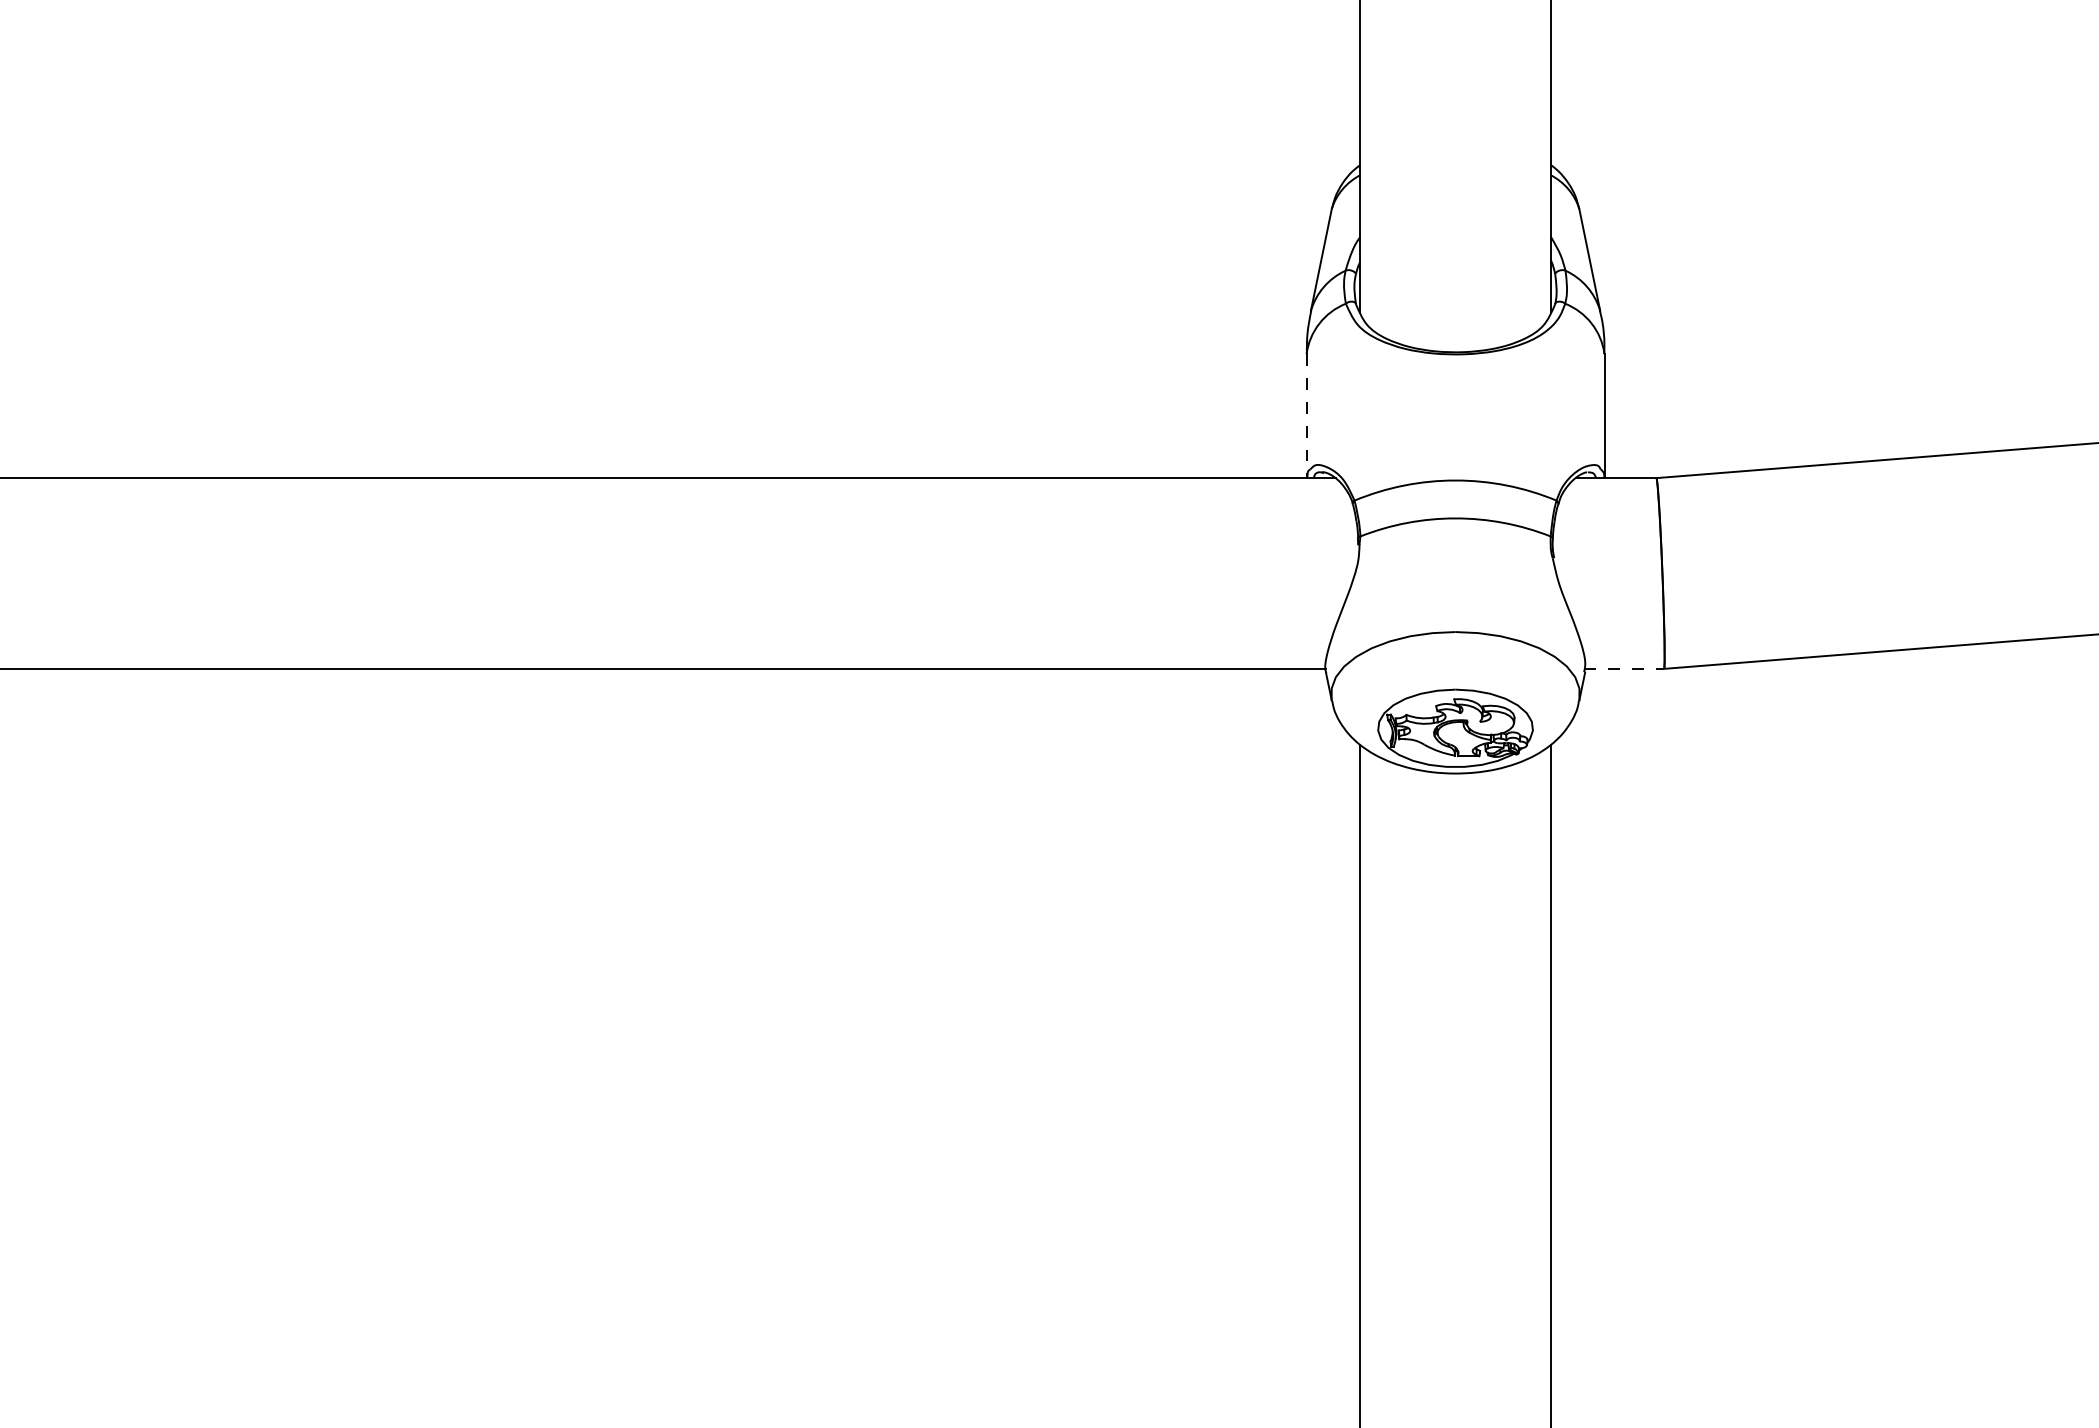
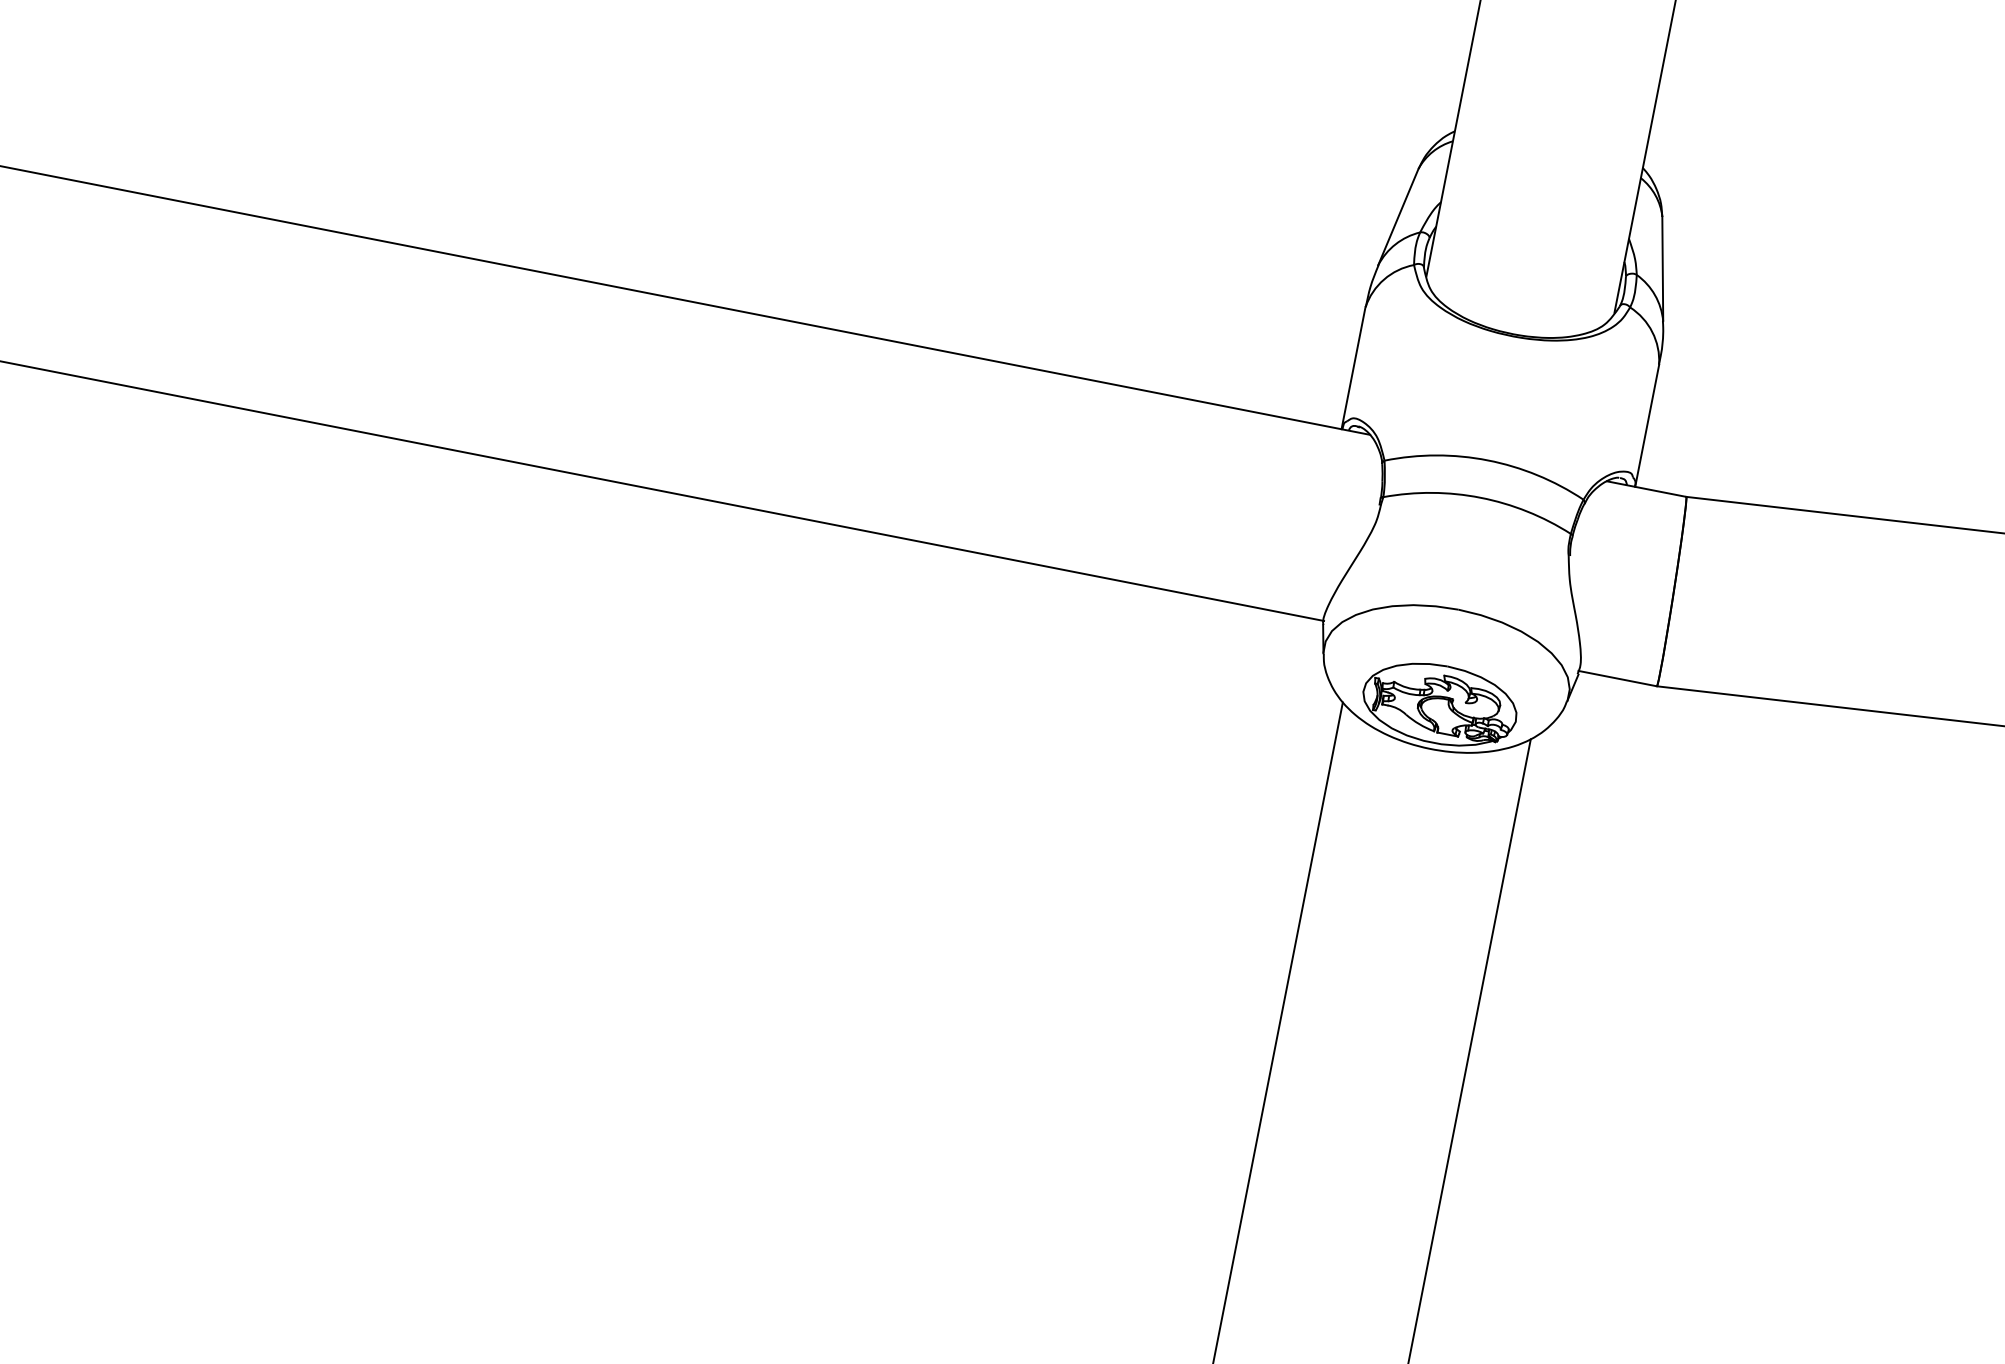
line: (1306, 416) -> (1353, 368), dashed -> solid
line: (1624, 668) -> (1618, 678), dashed -> solid

